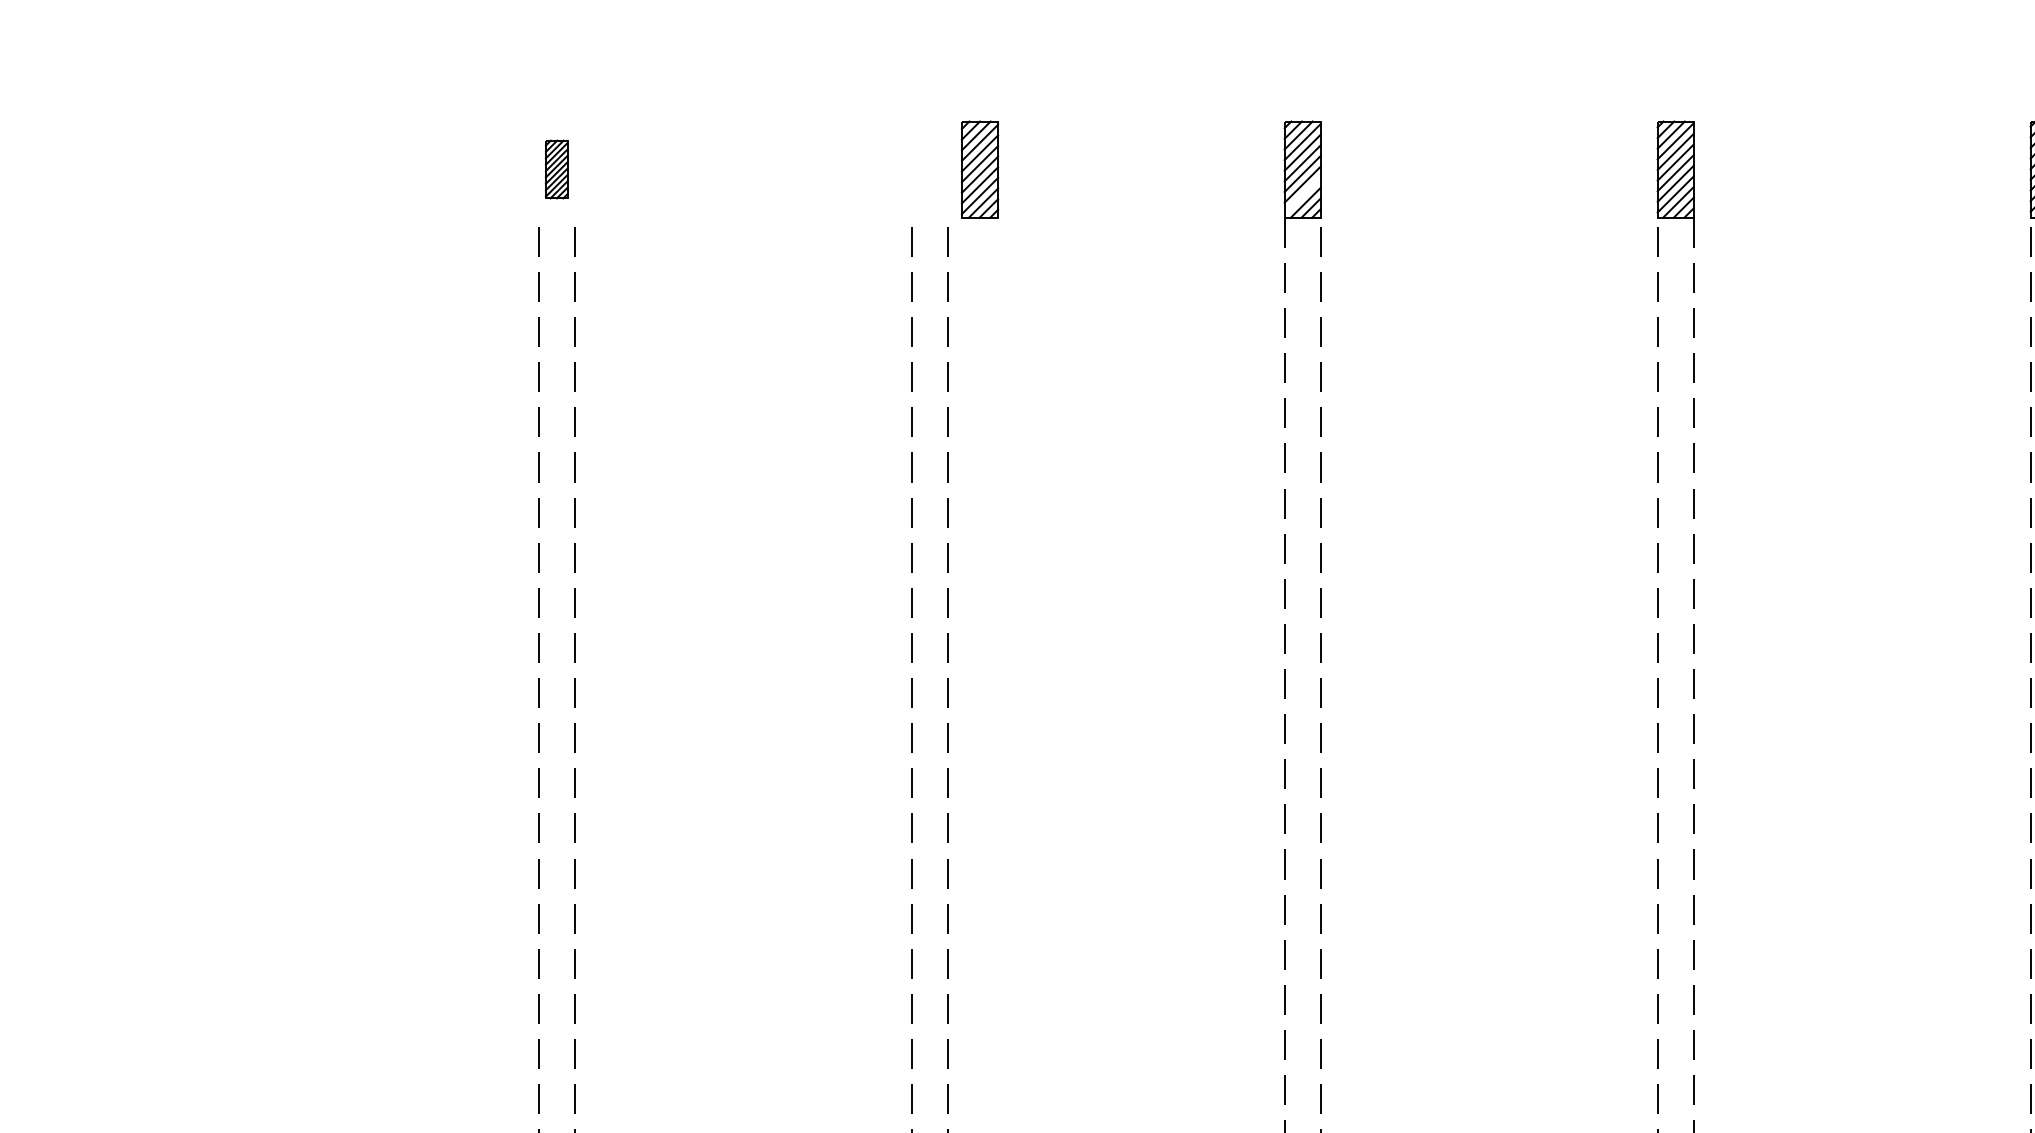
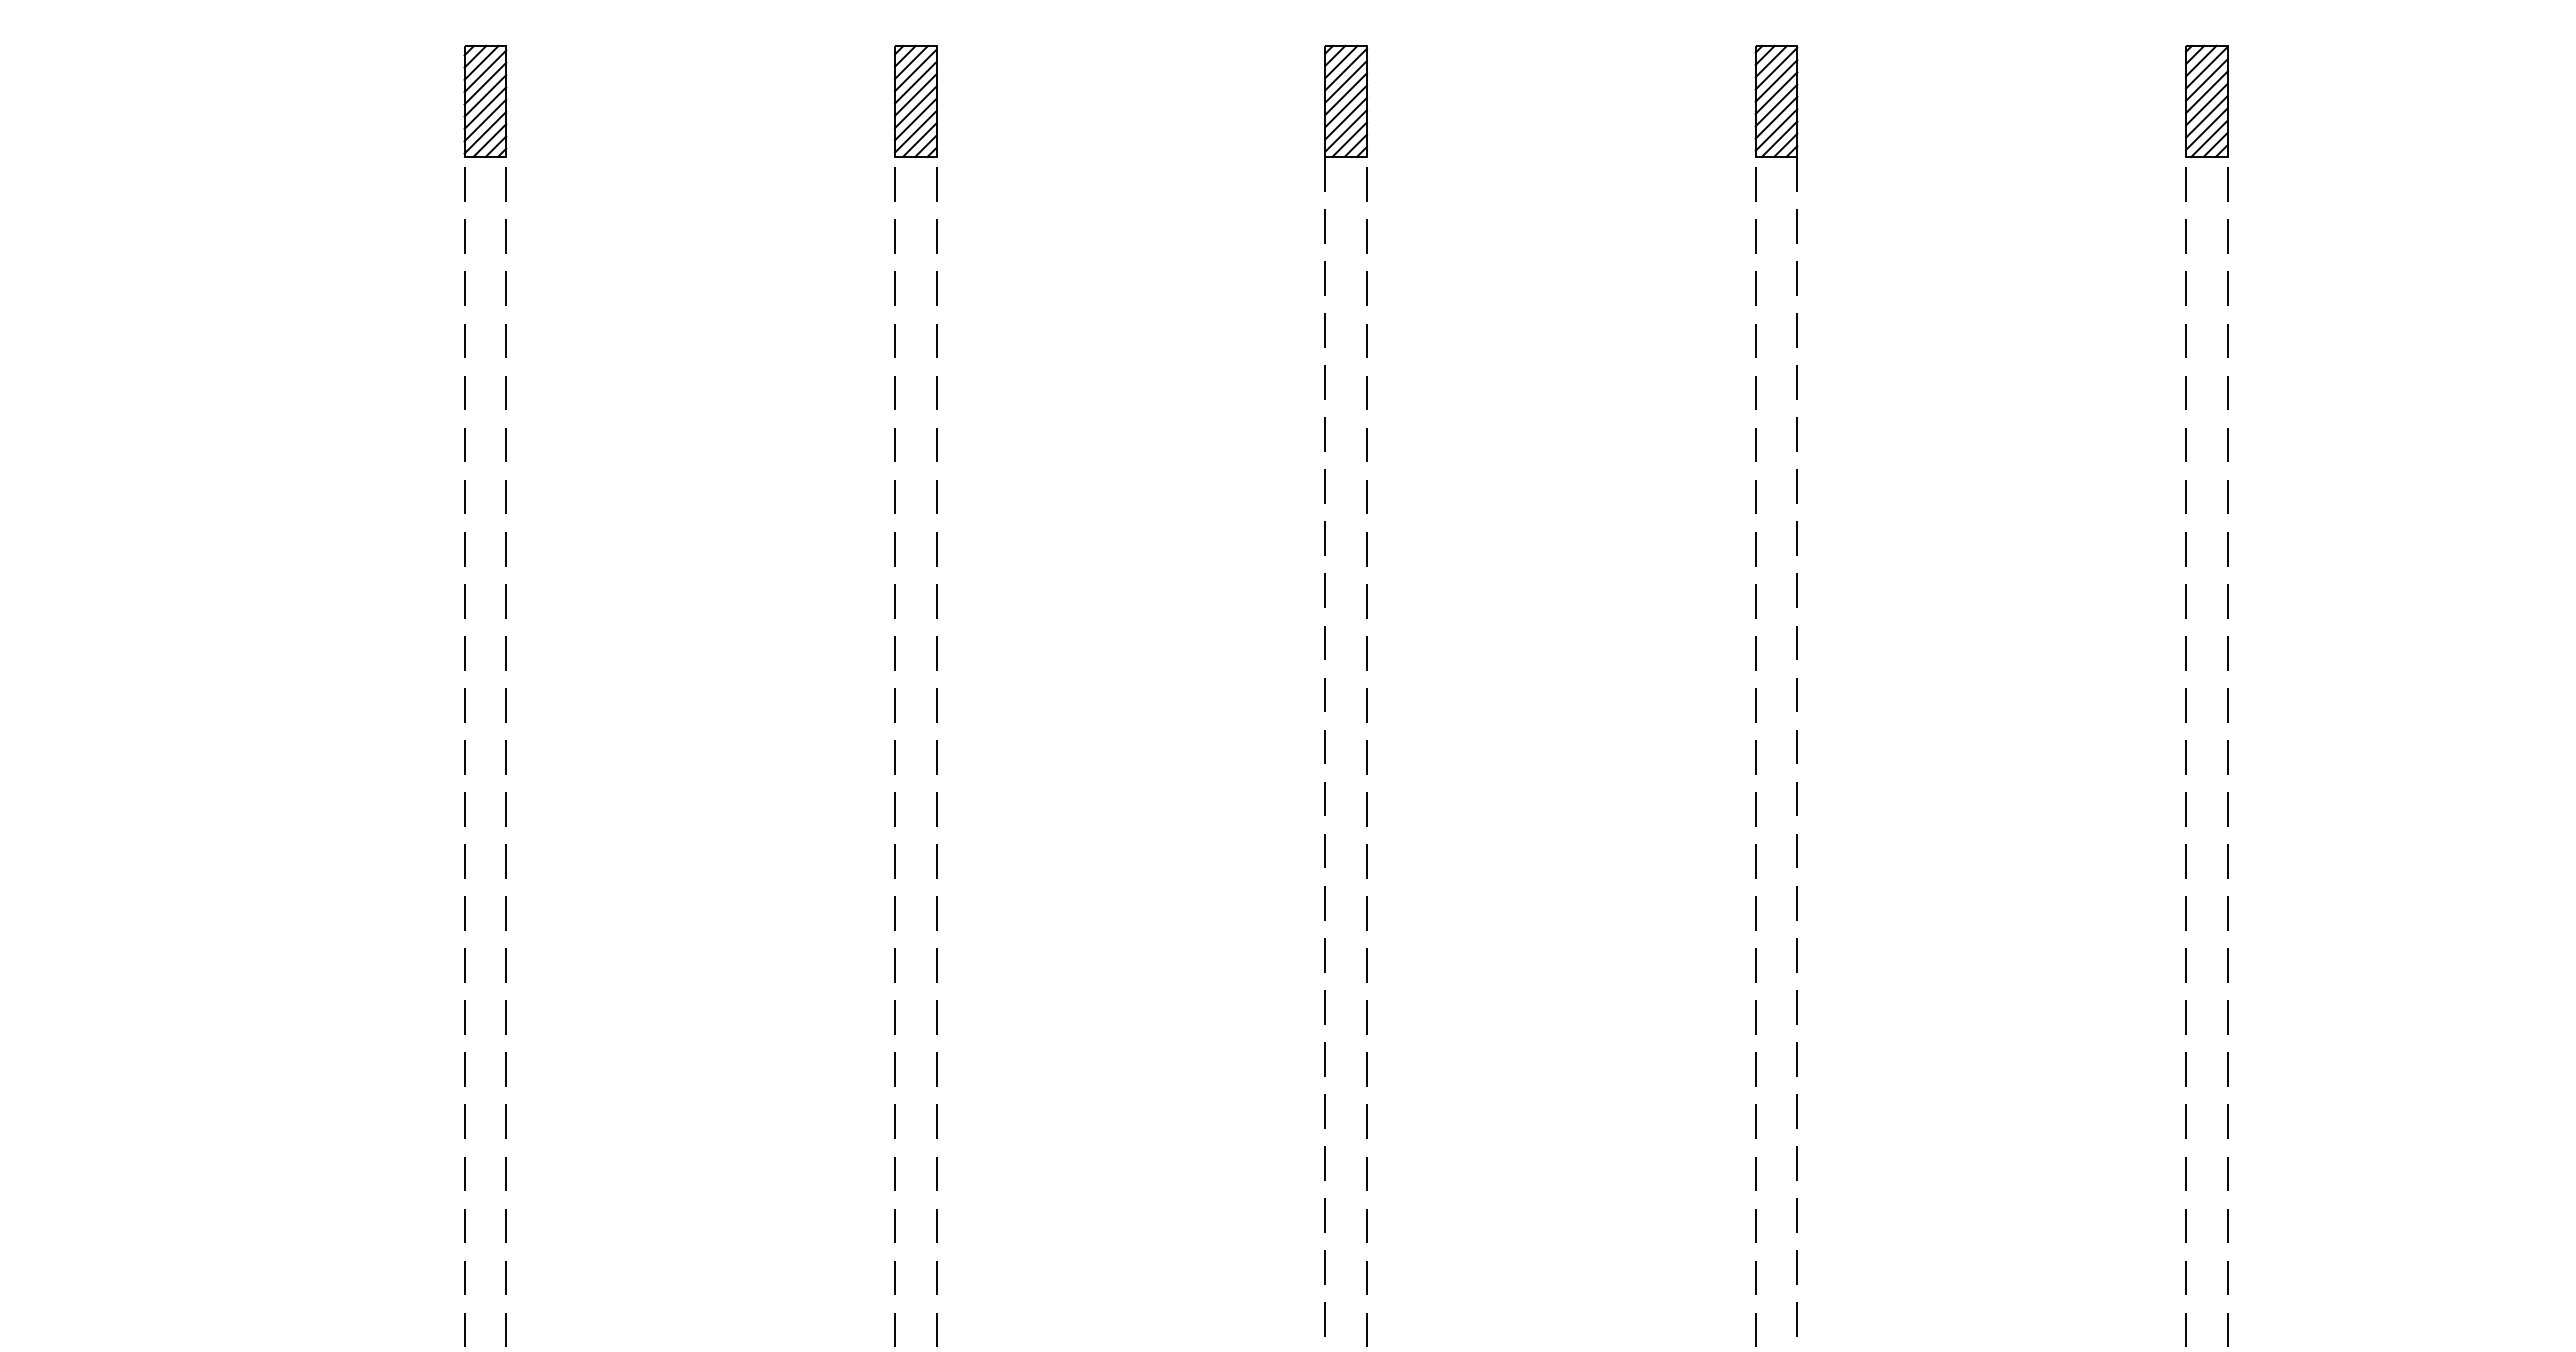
part: (556, 168) -> (485, 100), size x1.67
part: (979, 168) -> (915, 100), moved
line: (1302, 194) -> (1345, 130), added

